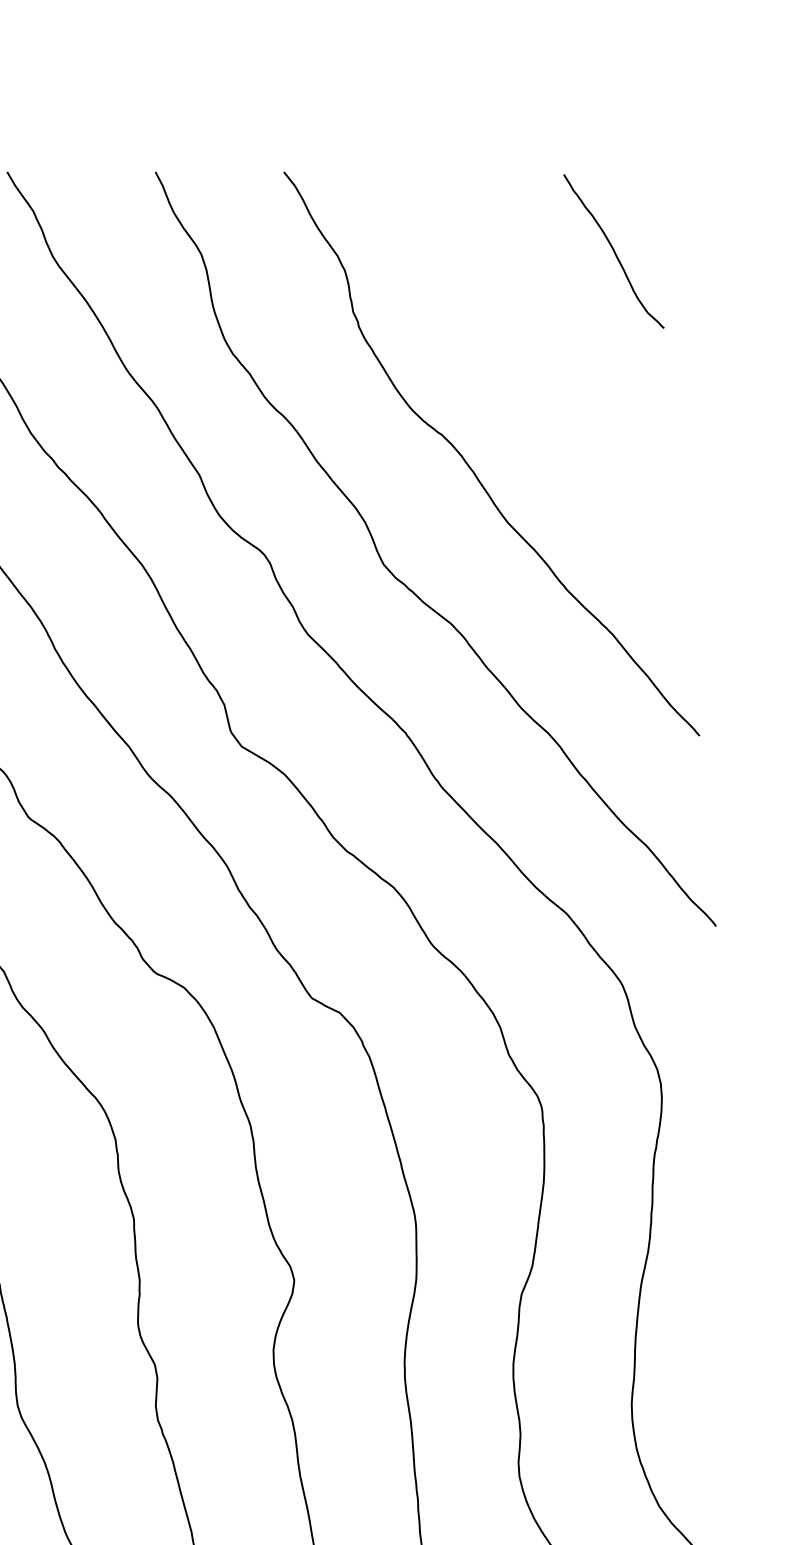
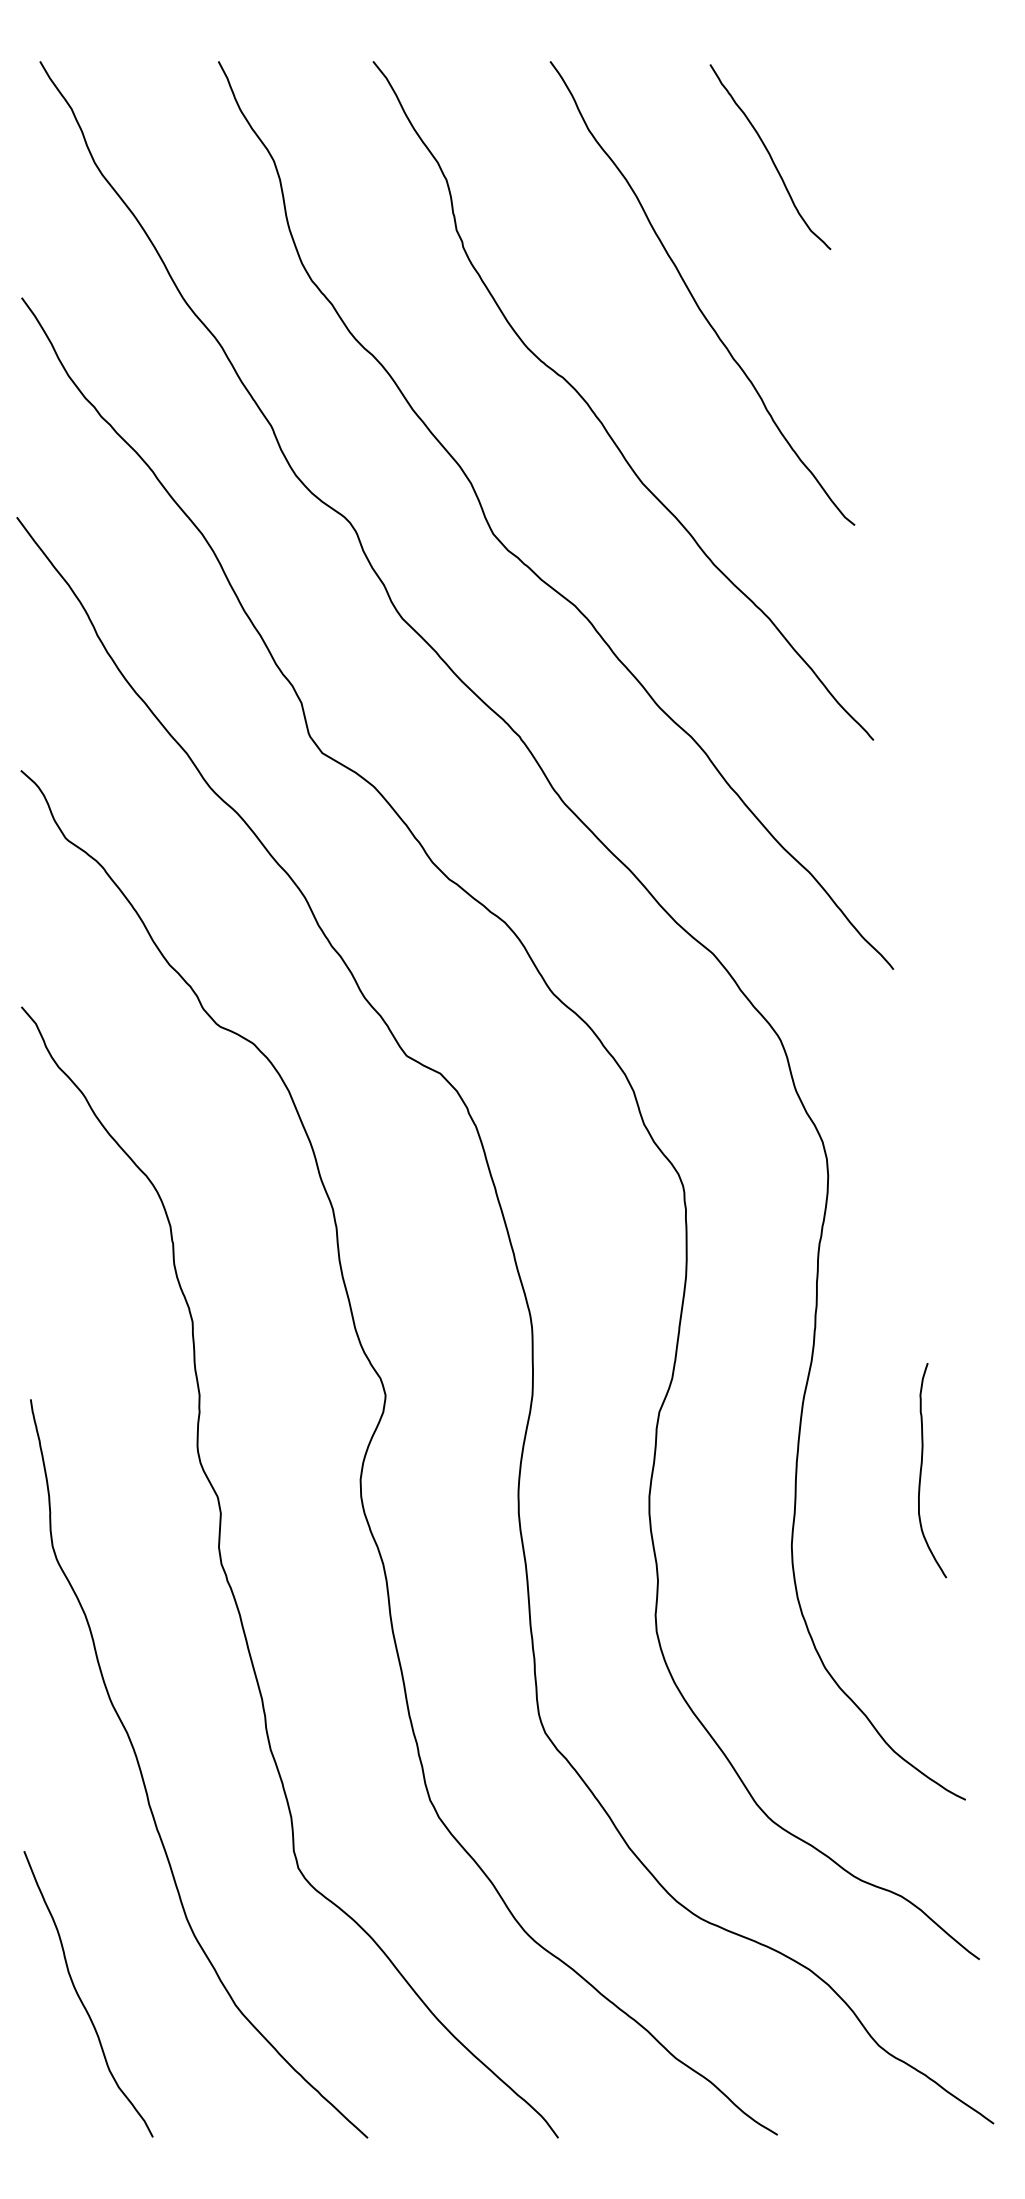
curve: (550, 368) -> (694, 297), added
curve: (740, 1340) -> (922, 1467), added

